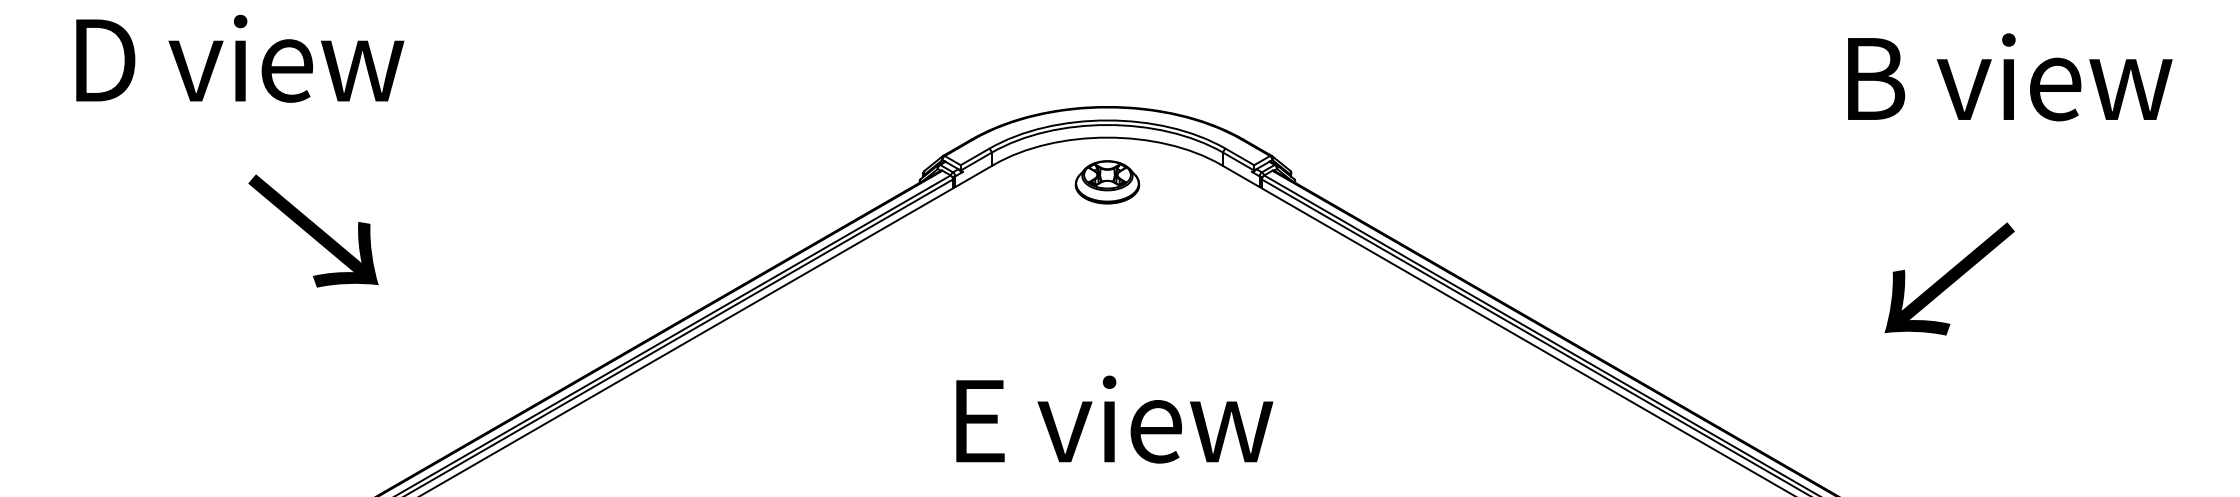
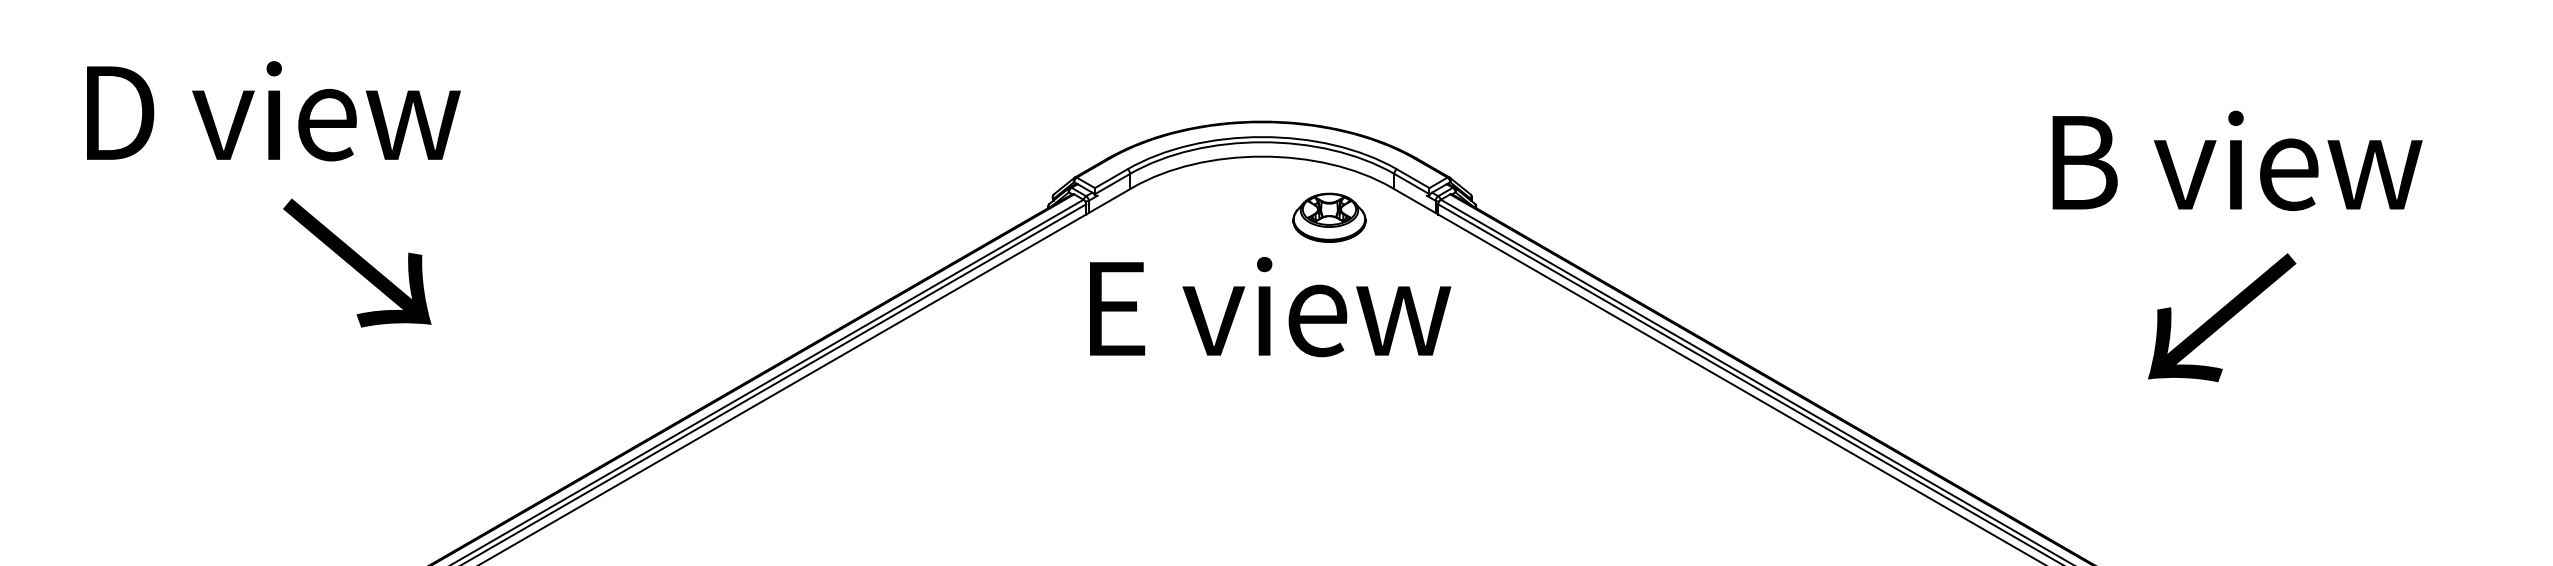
text: (240, 58) -> (274, 110), moved
text: (2010, 77) -> (2237, 161), moved
part: (1107, 182) -> (1329, 218), moved
text: (1114, 419) -> (1270, 306), moved

